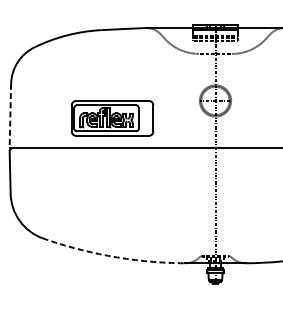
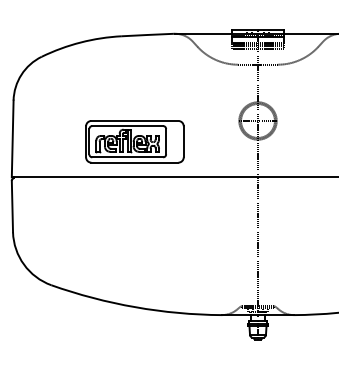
line: (10, 116) -> (12, 139), dashed -> solid
arc: (113, 256) -> (135, 307), dashed -> solid

